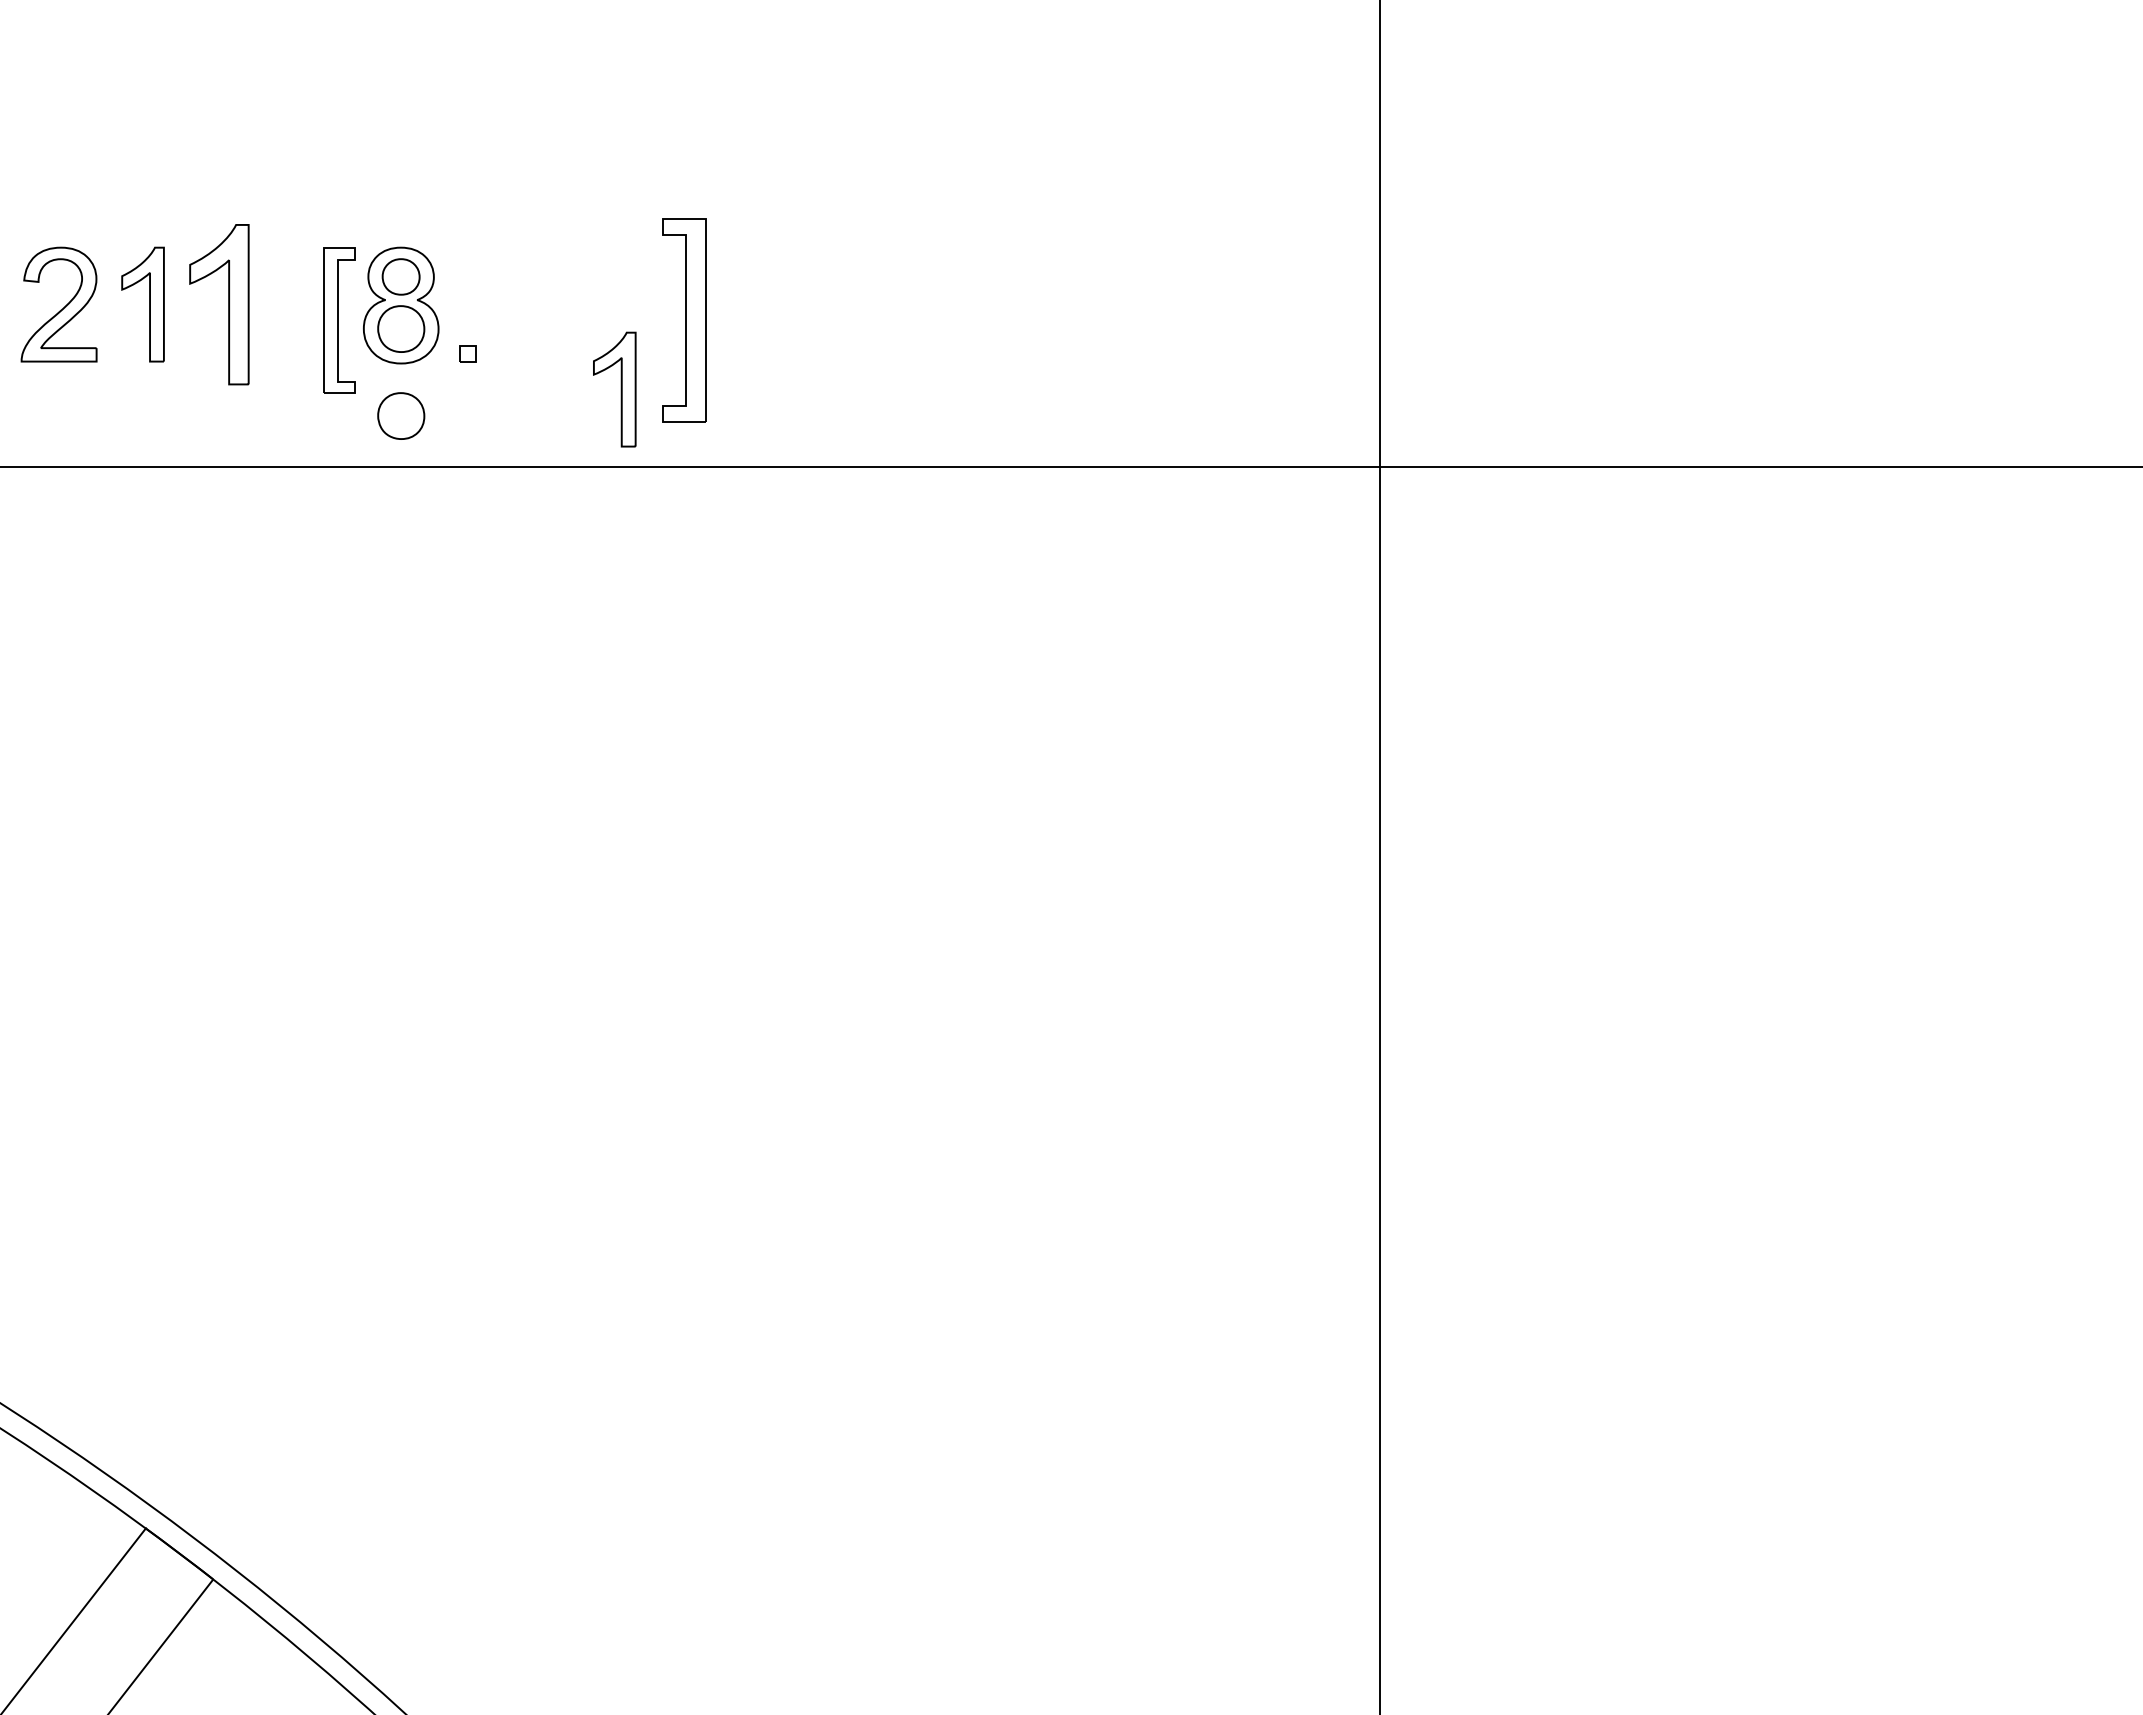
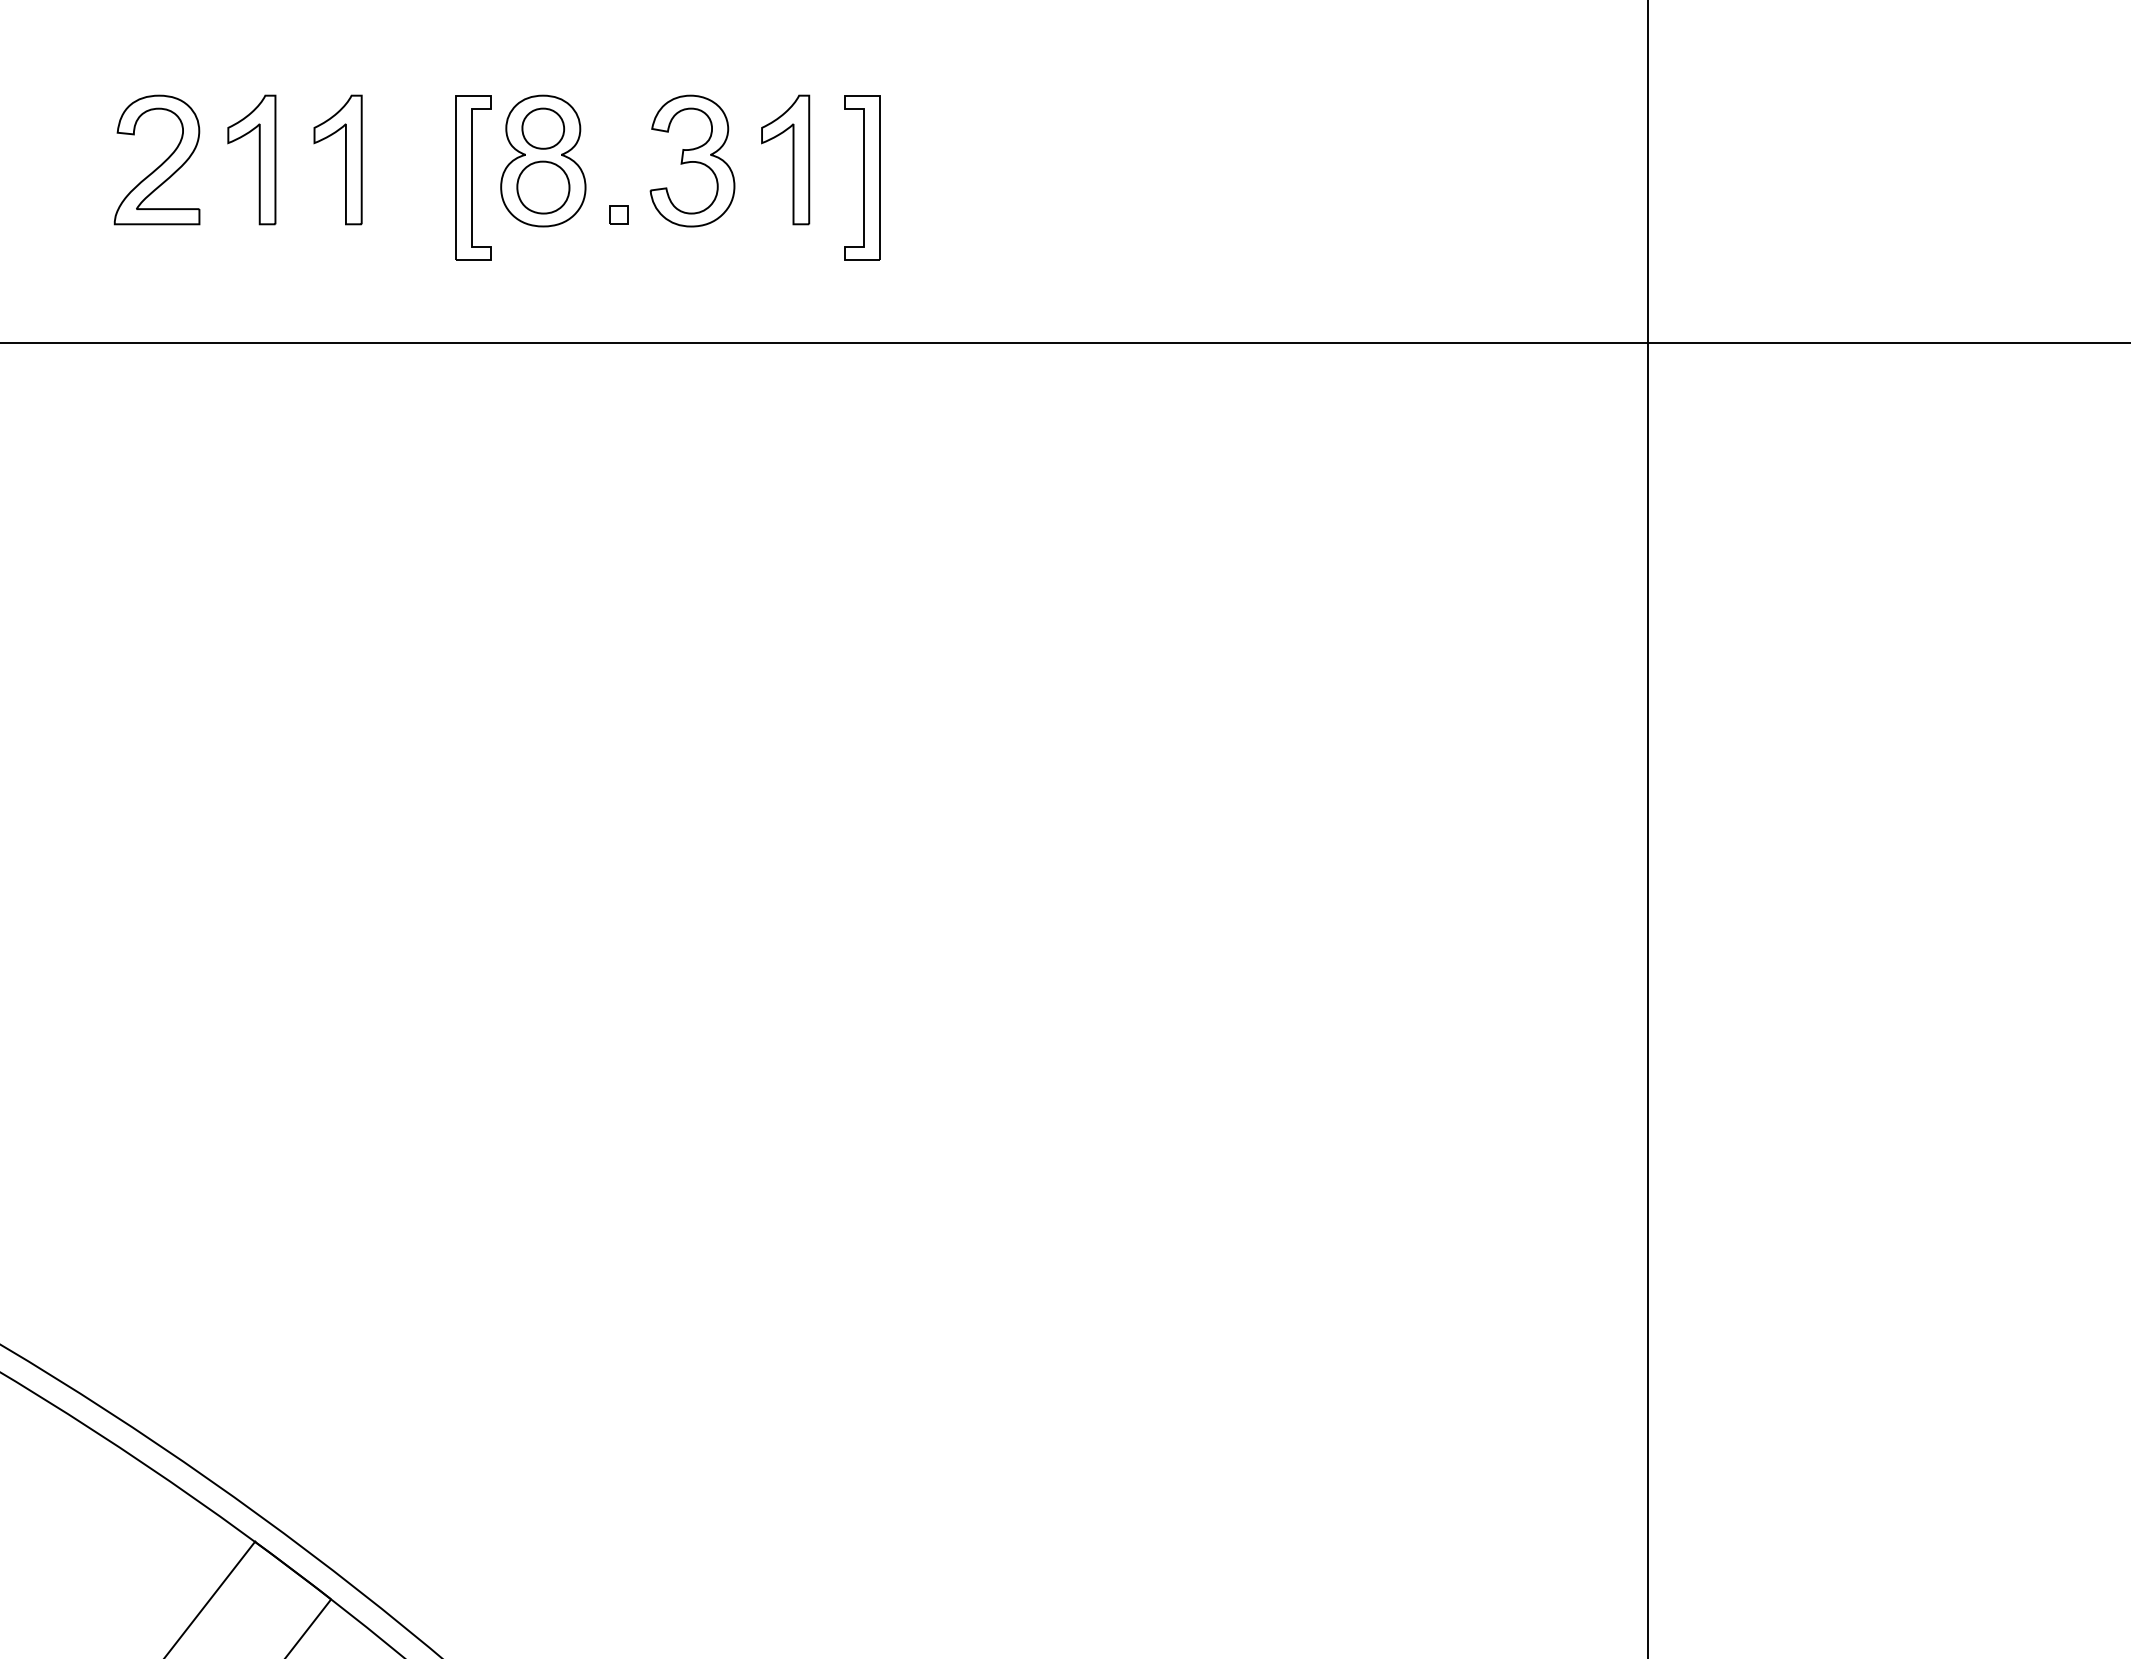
part: (219, 304) -> (338, 159), size x0.71
part: (533, 305) -> (692, 160), added
part: (683, 320) -> (862, 177), size x0.71
part: (614, 389) -> (785, 159), moved
part: (401, 415) -> (543, 285), removed

